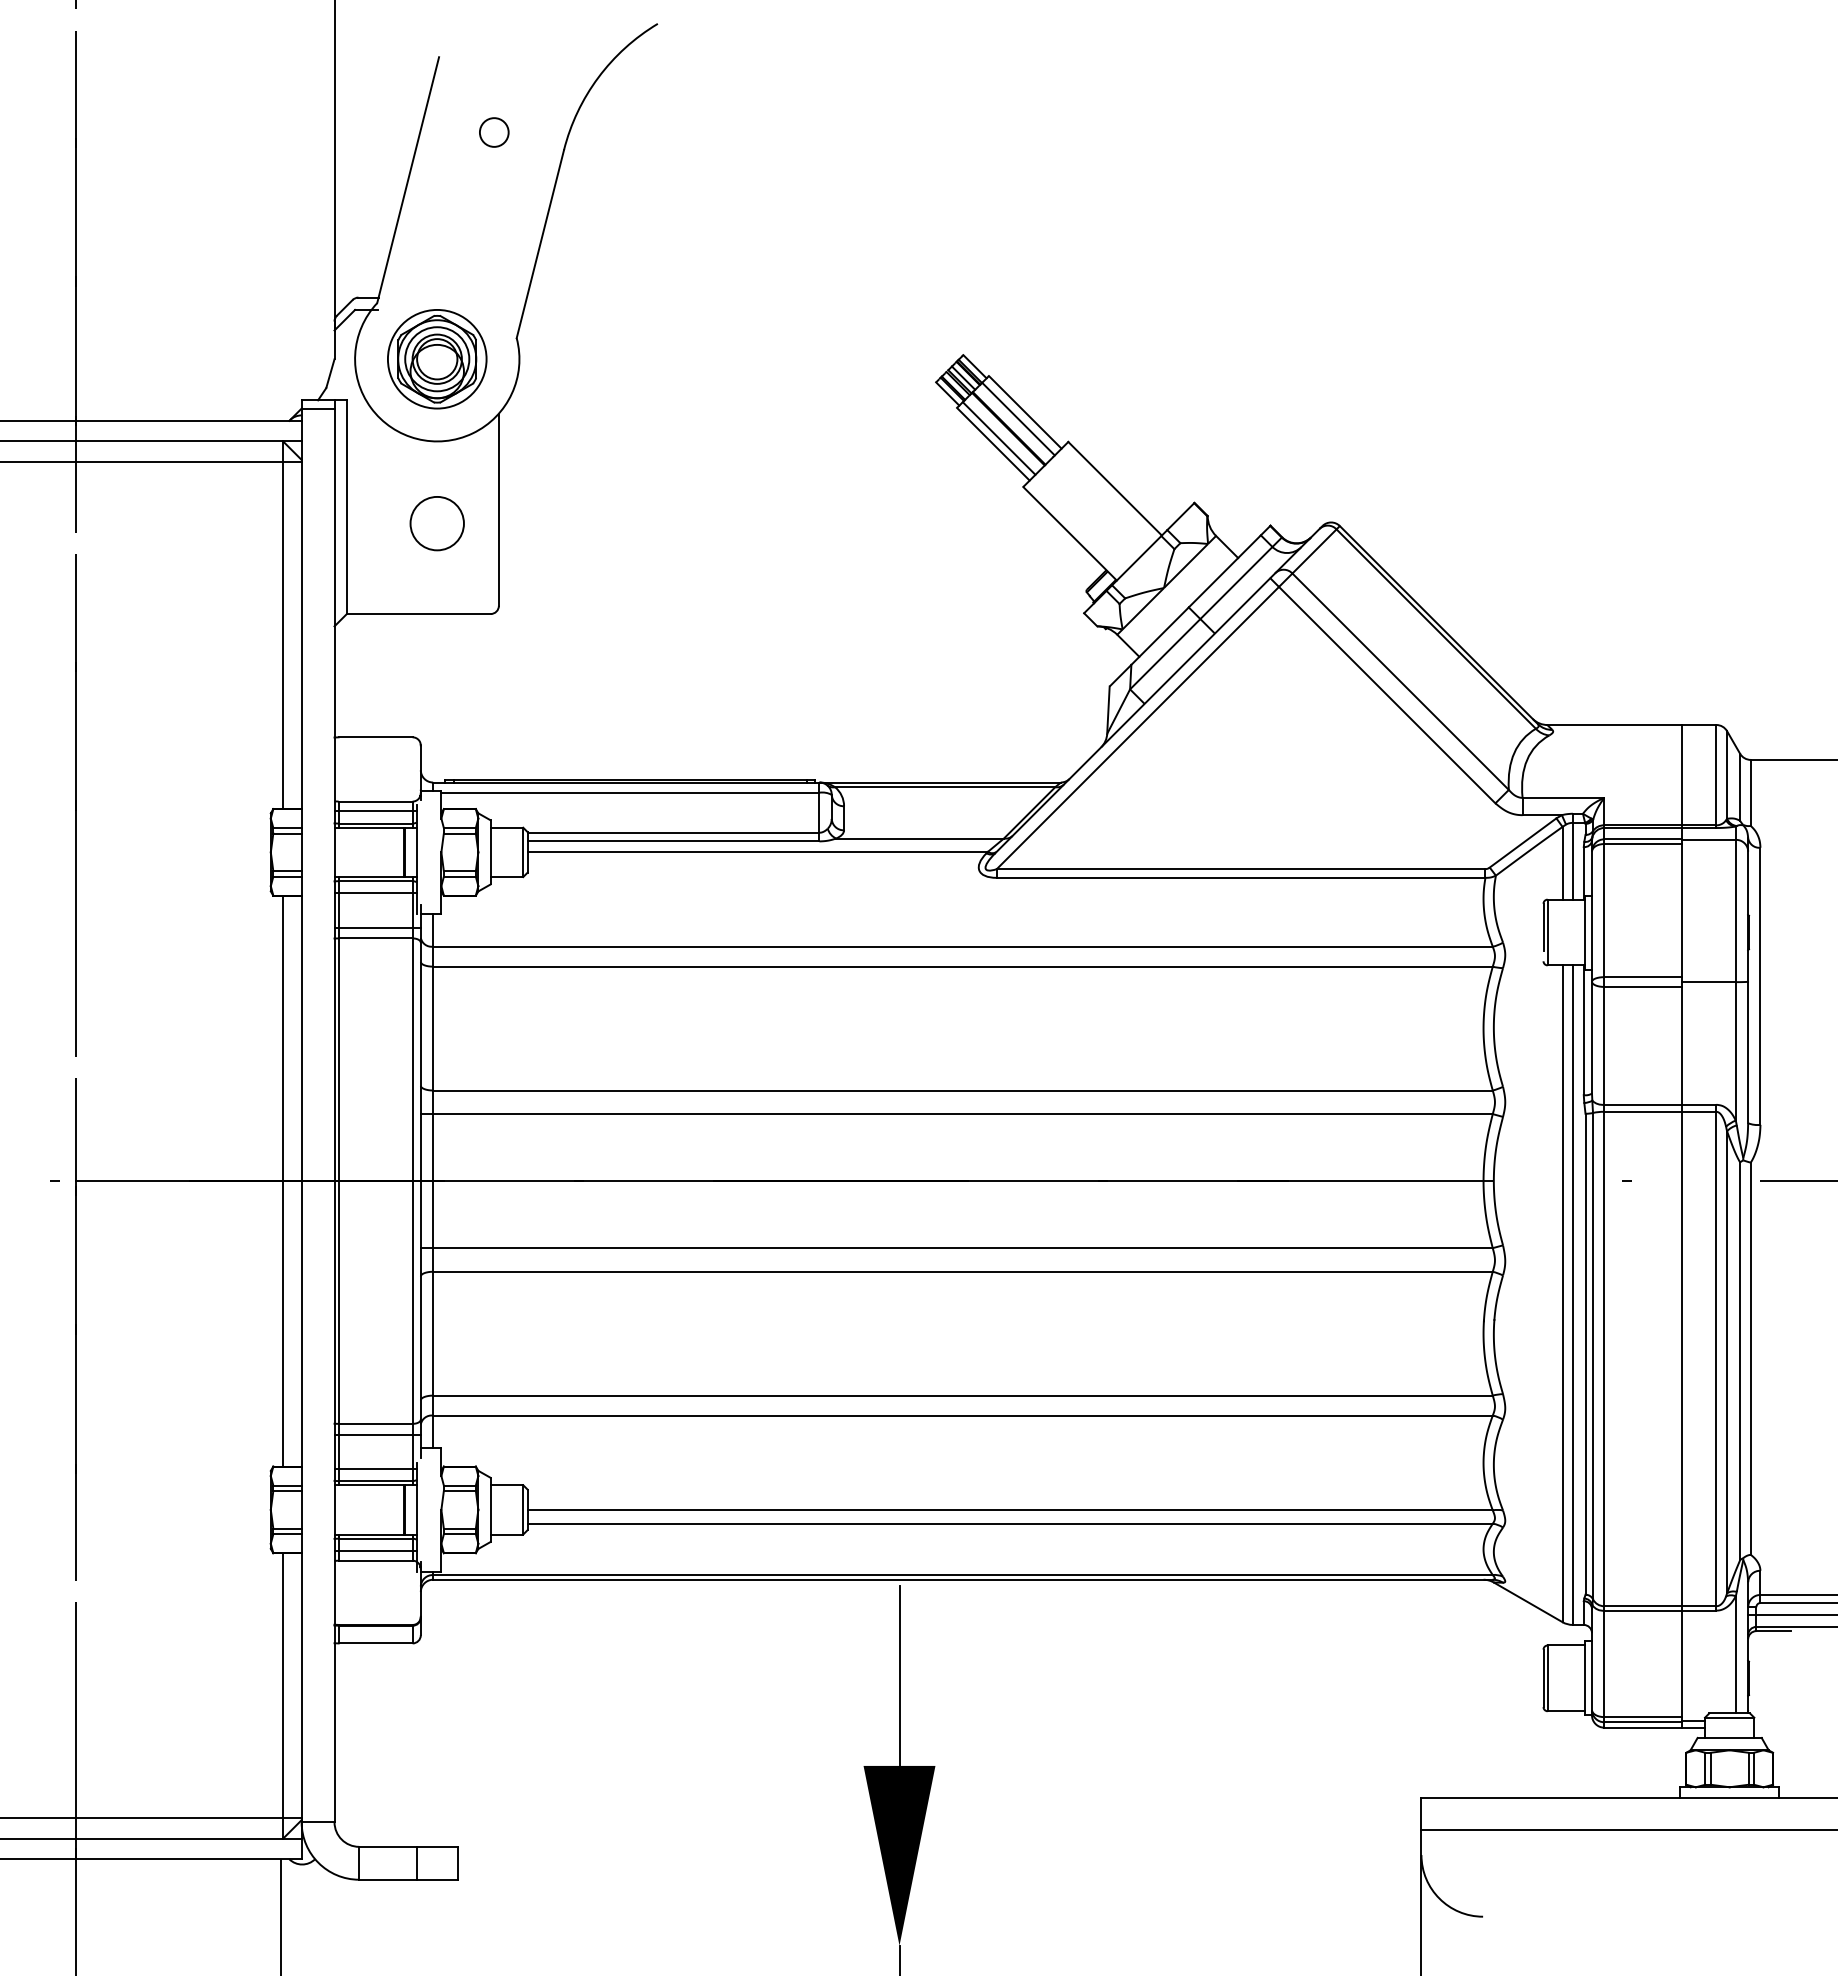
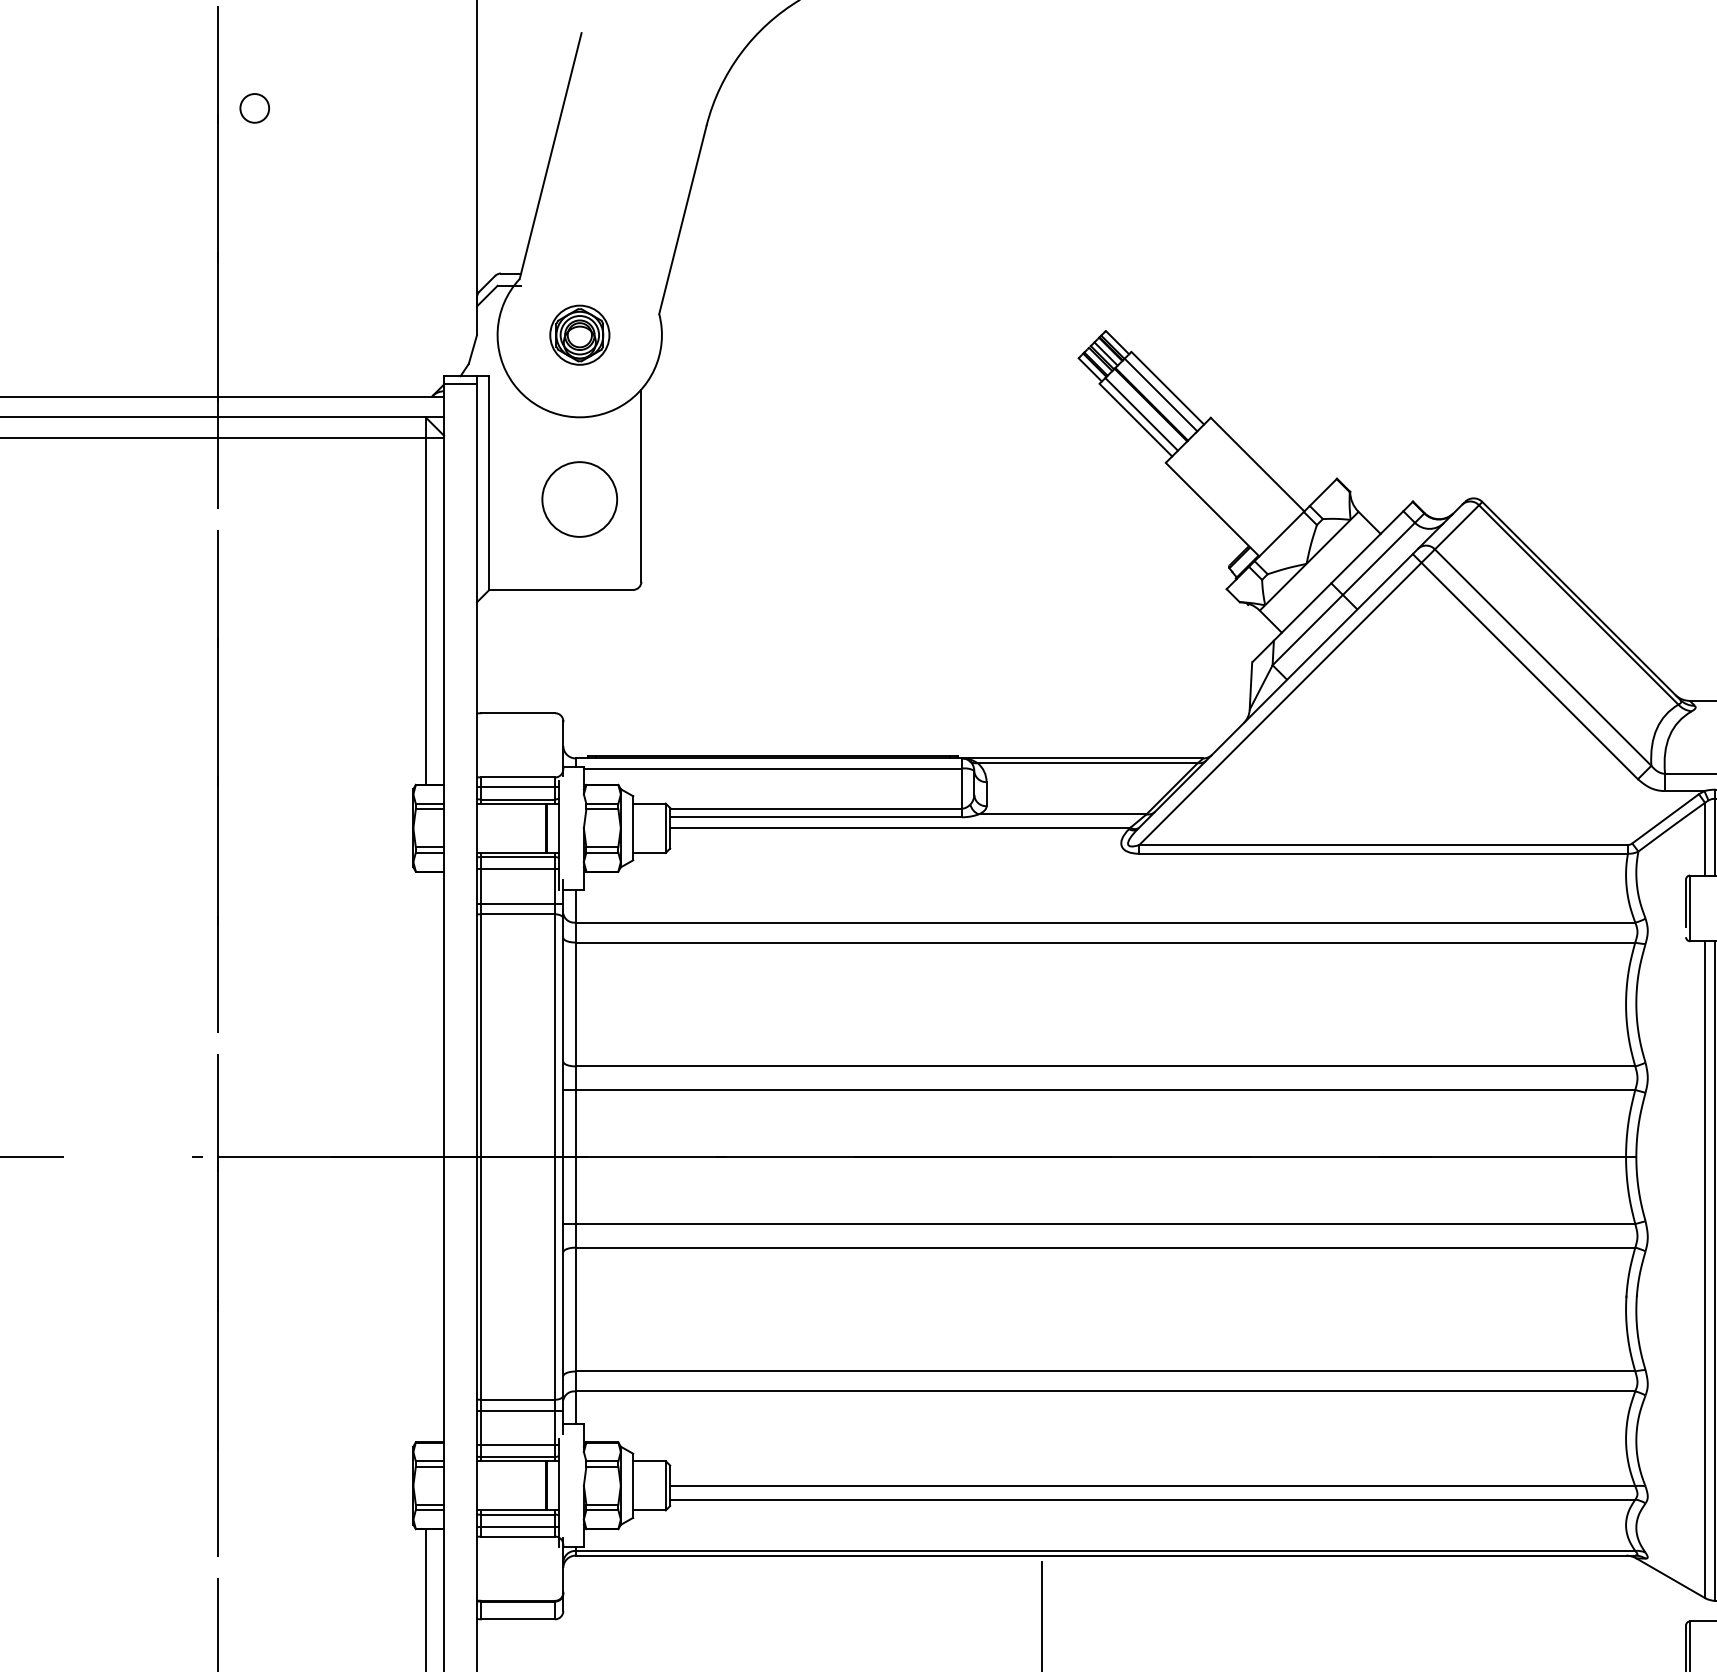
circle: (494, 132) -> (255, 108), moved
part: (437, 359) -> (580, 335), size x0.6
circle: (436, 523) -> (579, 499), size x1.4
line: (283, 1180) -> (426, 1156), removed

